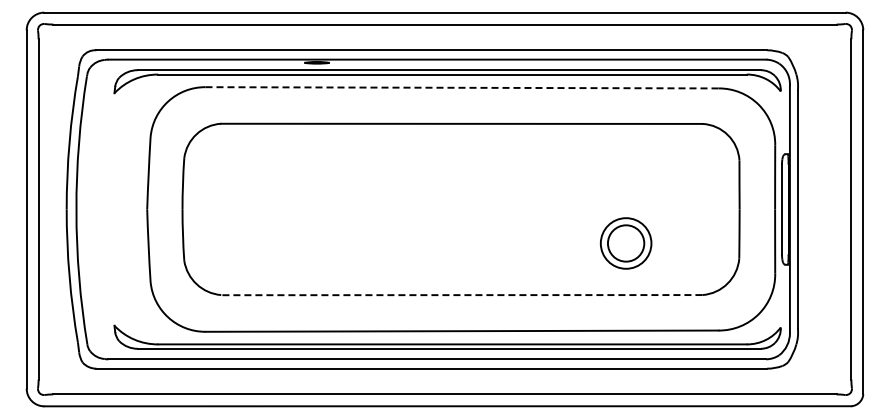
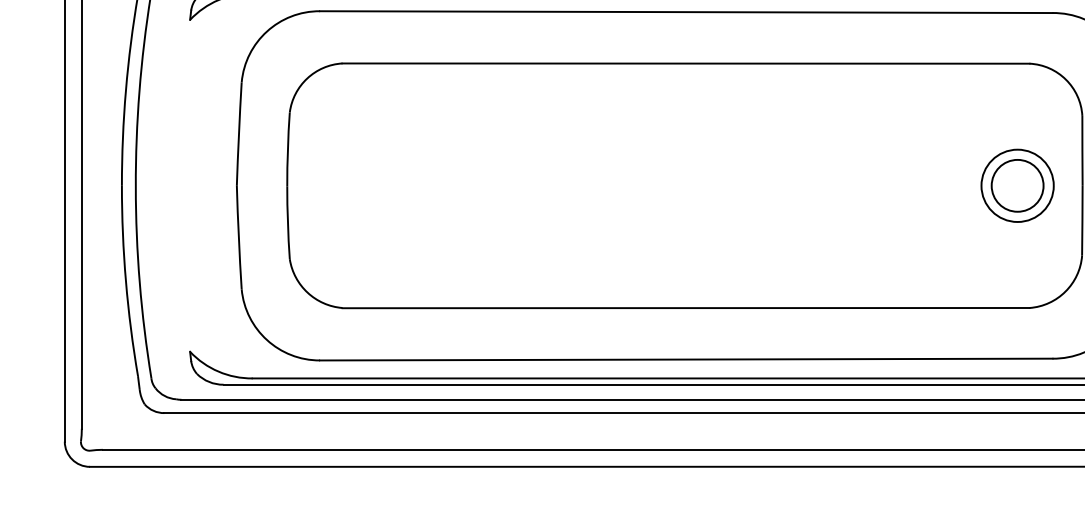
line: (462, 87) -> (686, 11), dashed -> solid
part: (625, 243) -> (1016, 185), moved
line: (461, 295) -> (685, 308), dashed -> solid

